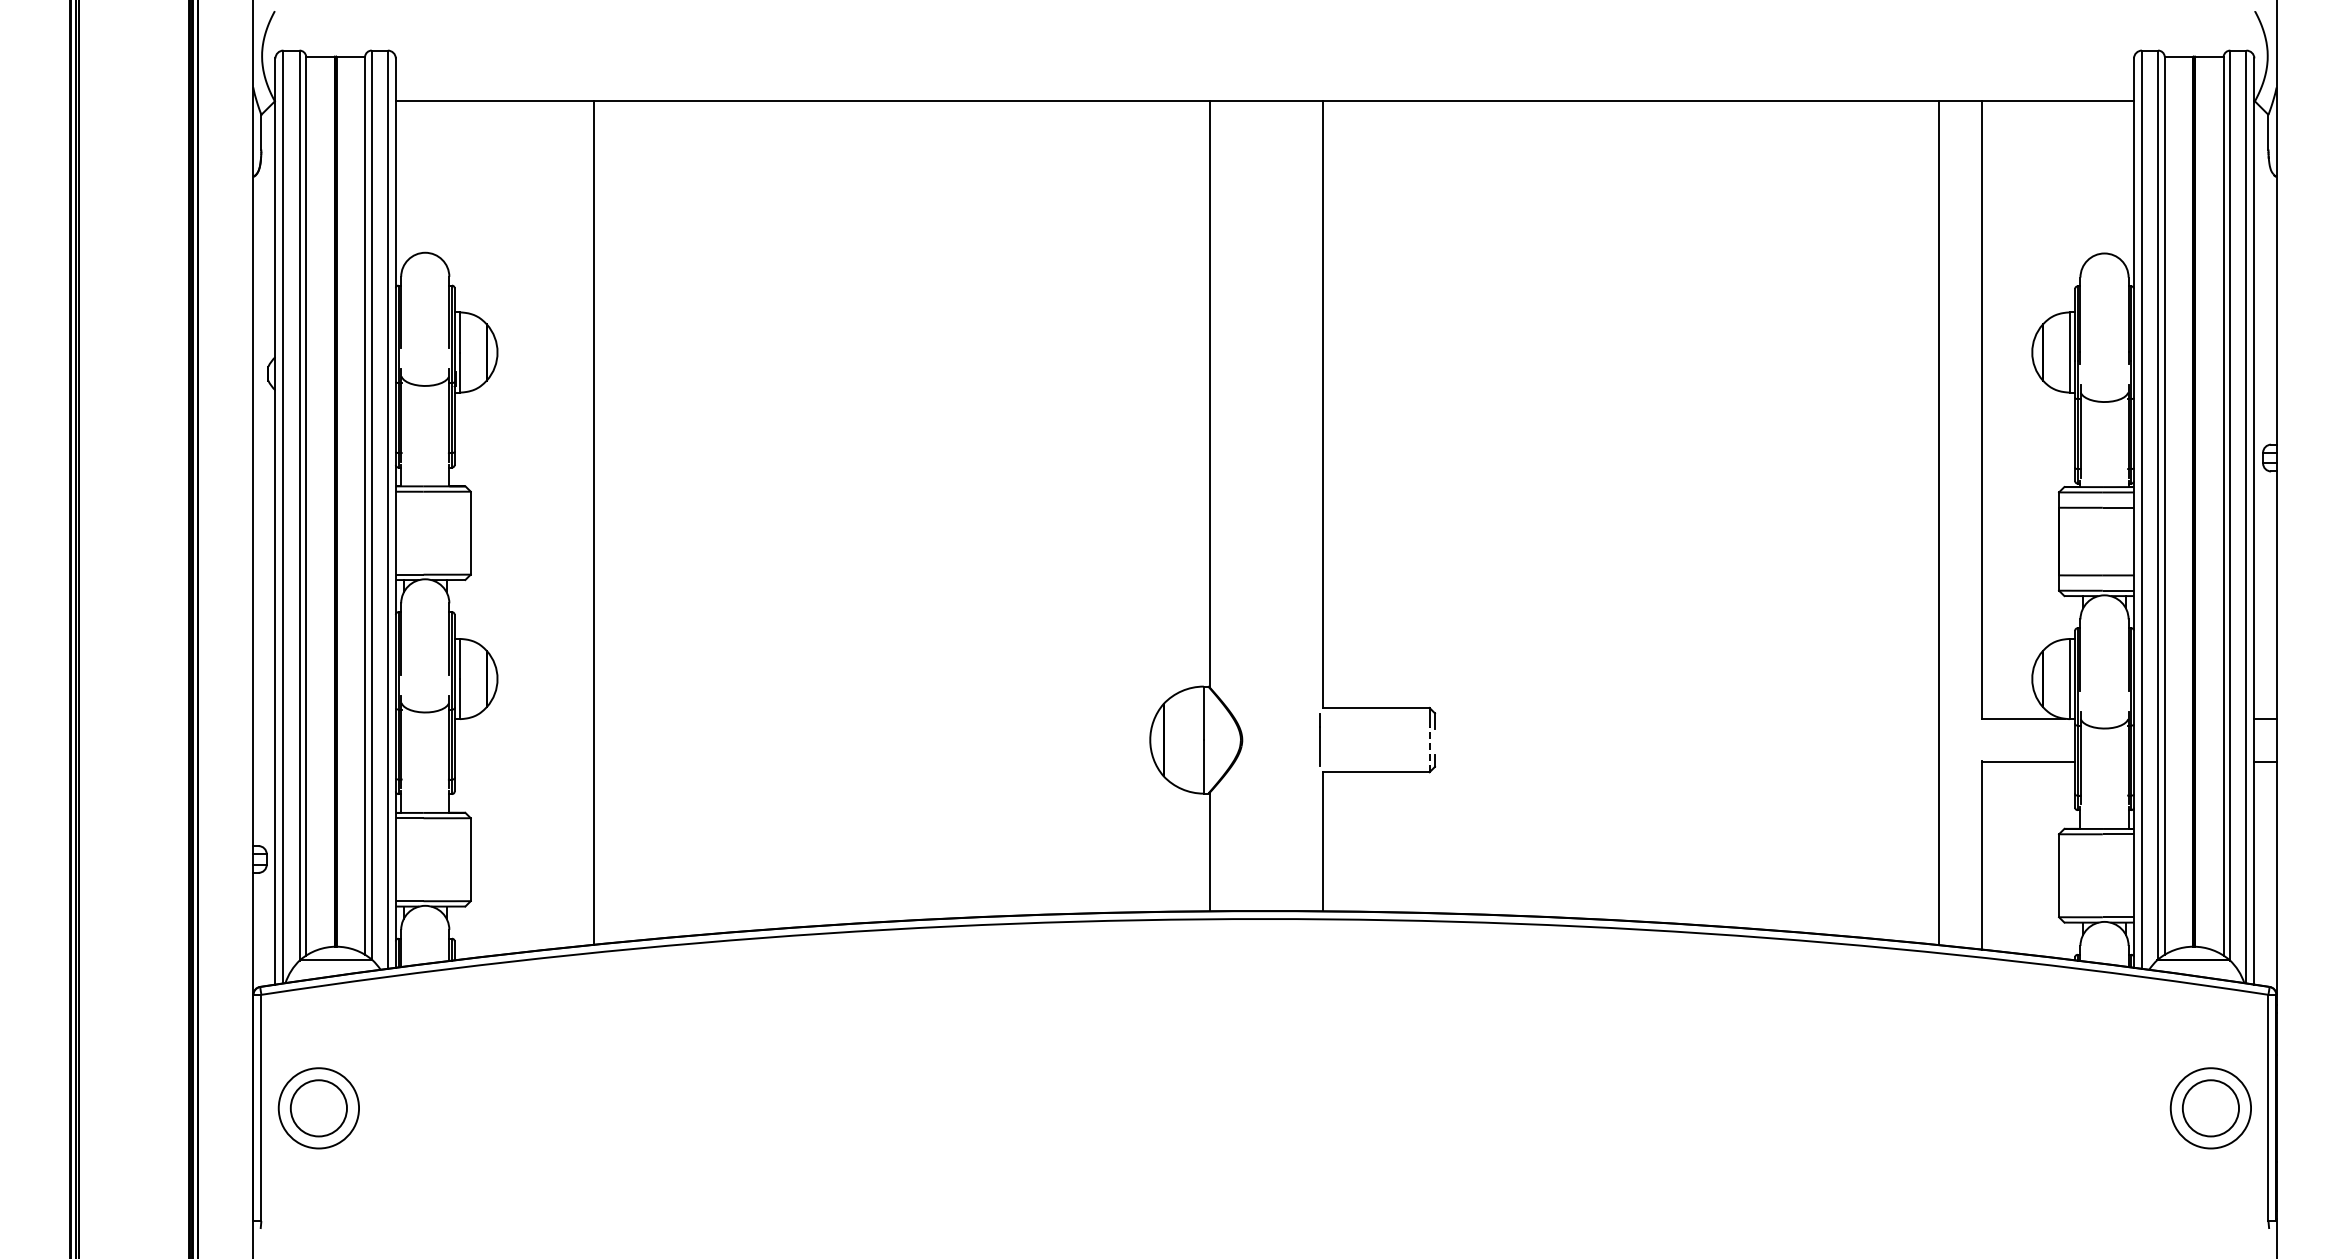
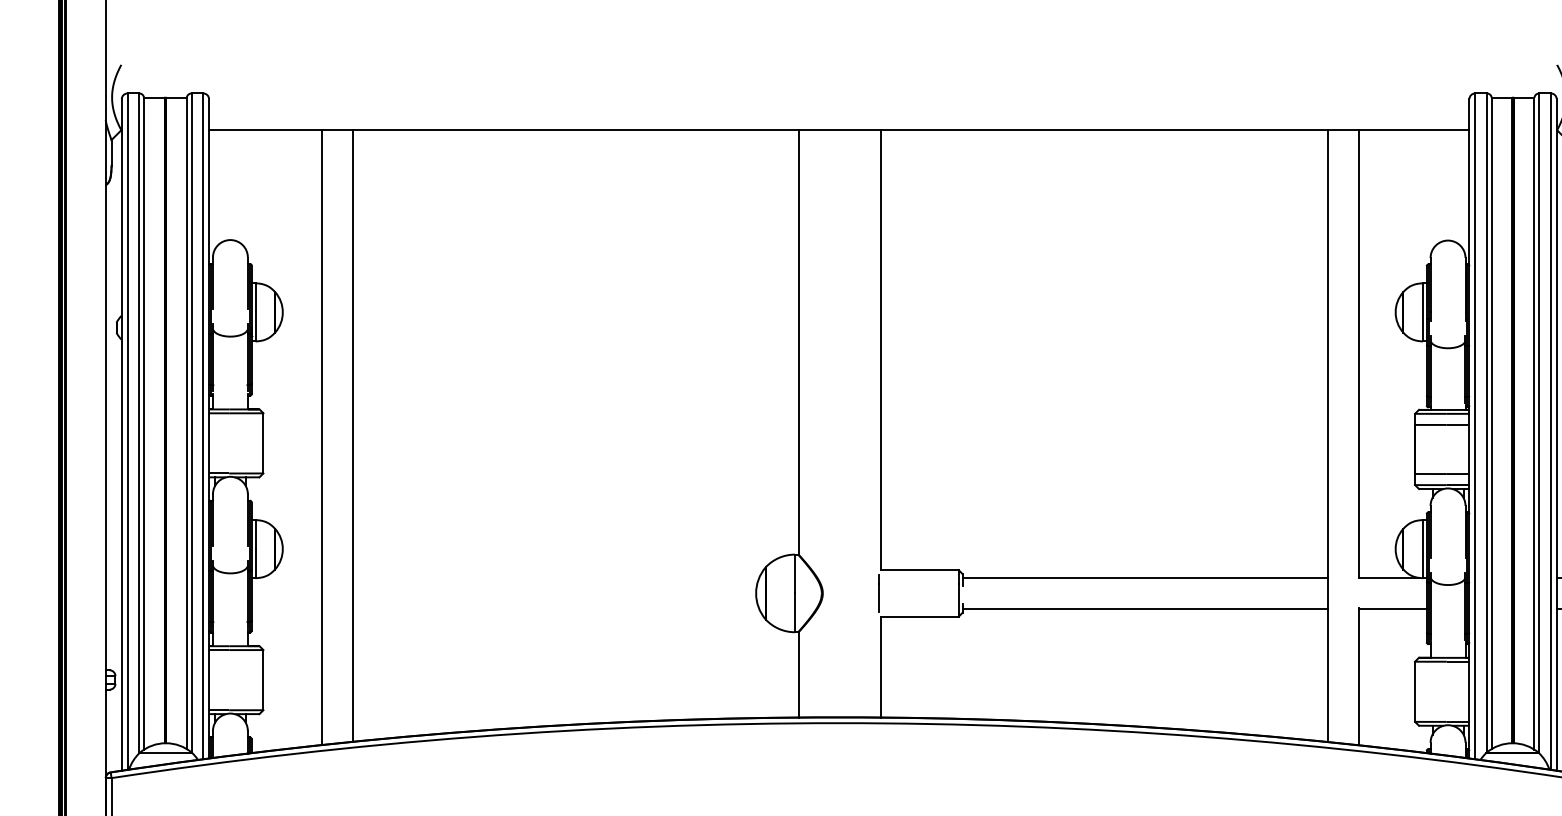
line: (550, 525) -> (321, 437), added
line: (1687, 718) -> (1145, 577), added
line: (1429, 749) -> (958, 600), dashed -> solid
line: (1687, 761) -> (1145, 608), added

